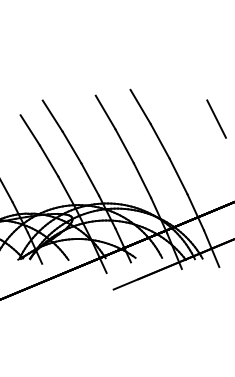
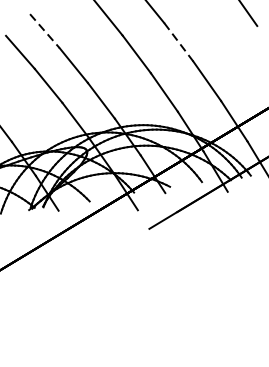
line: (53, 116) -> (45, 31), solid -> dashed
line: (160, 141) -> (179, 42), solid -> dashed

